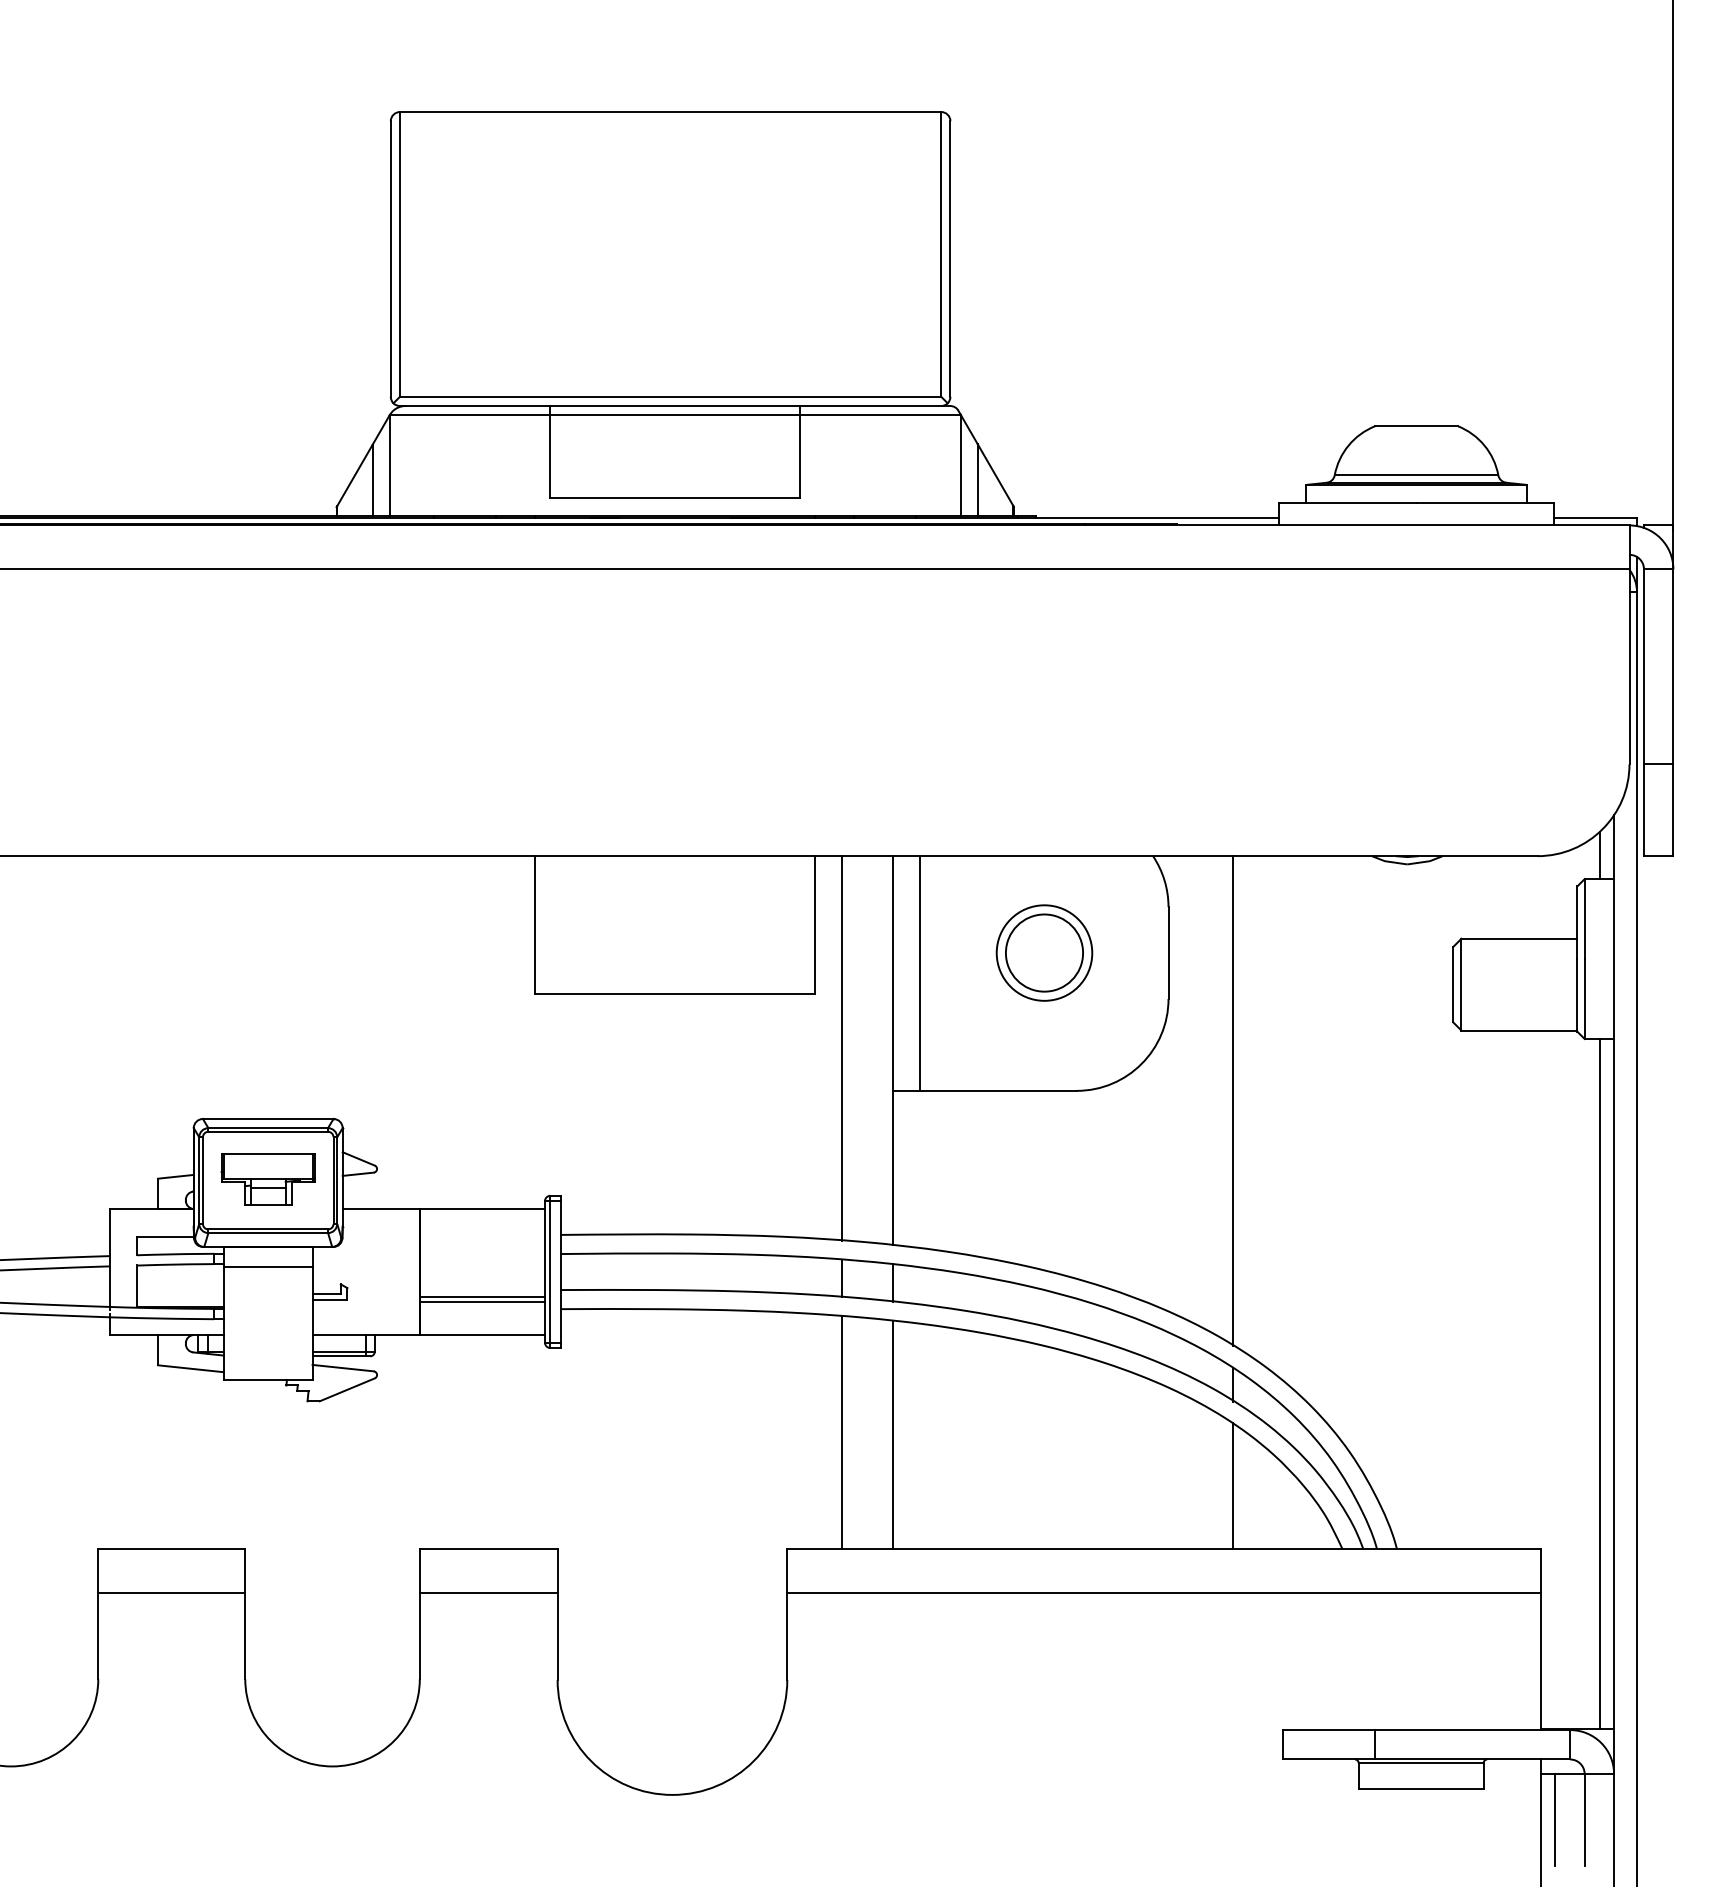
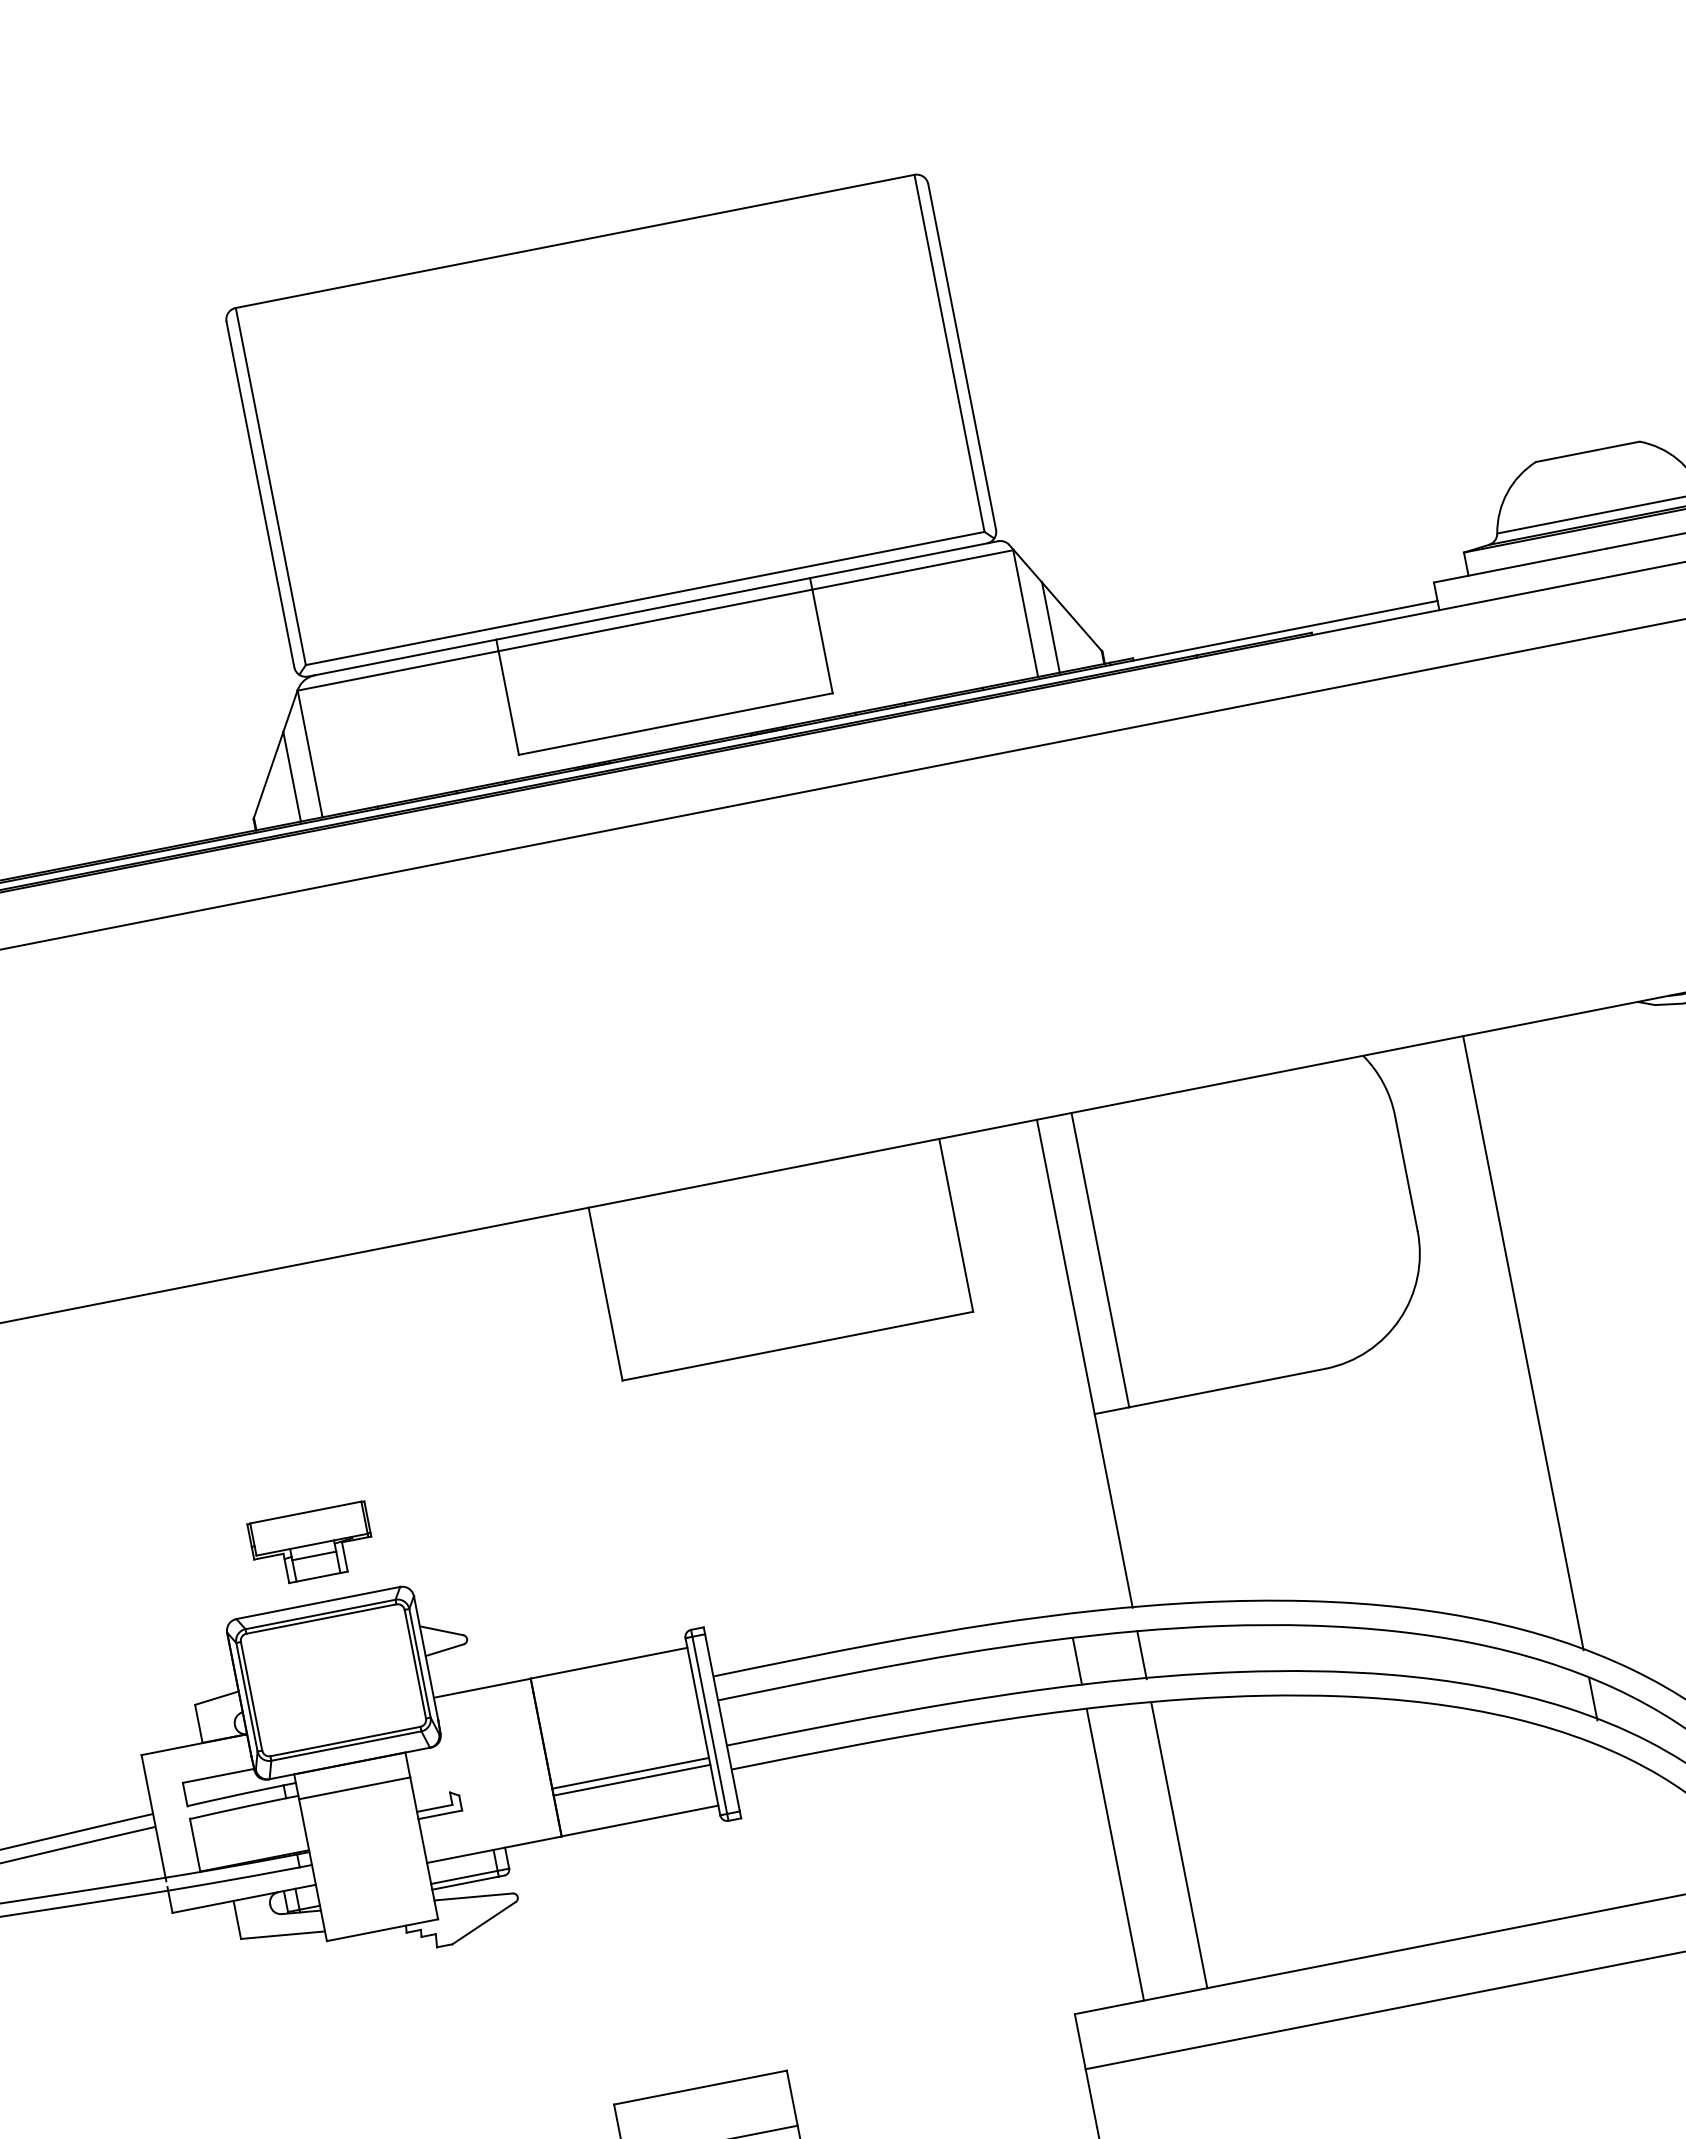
part: (1044, 952) -> (1250, 1203), removed
line: (842, 1048) -> (1021, 1373), removed
part: (267, 1179) -> (311, 1545), moved
line: (1232, 1485) -> (1617, 1825), removed

